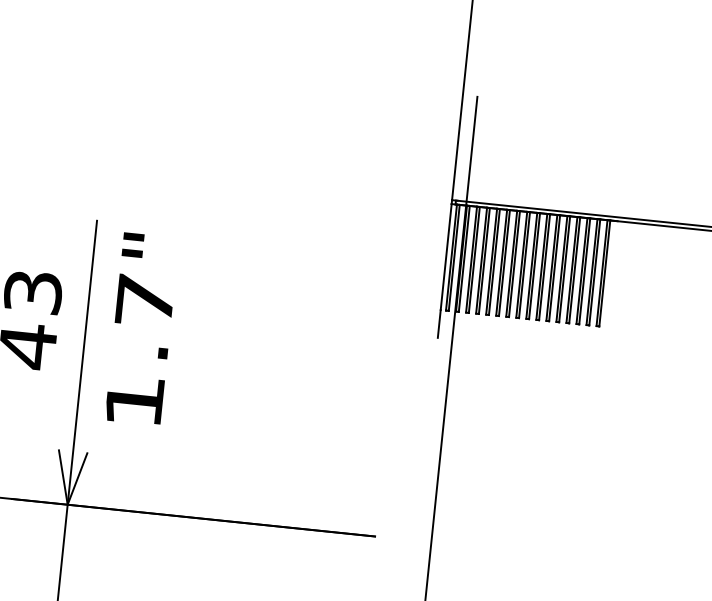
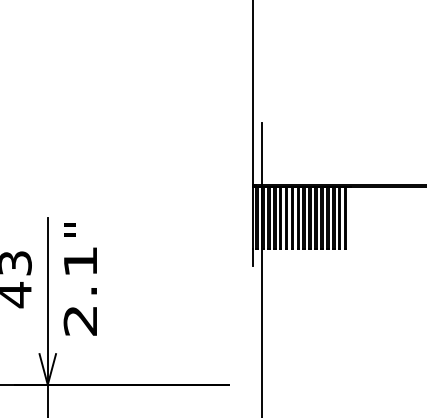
text: (138, 351) -> (79, 291), 1.7 -> 2.1

